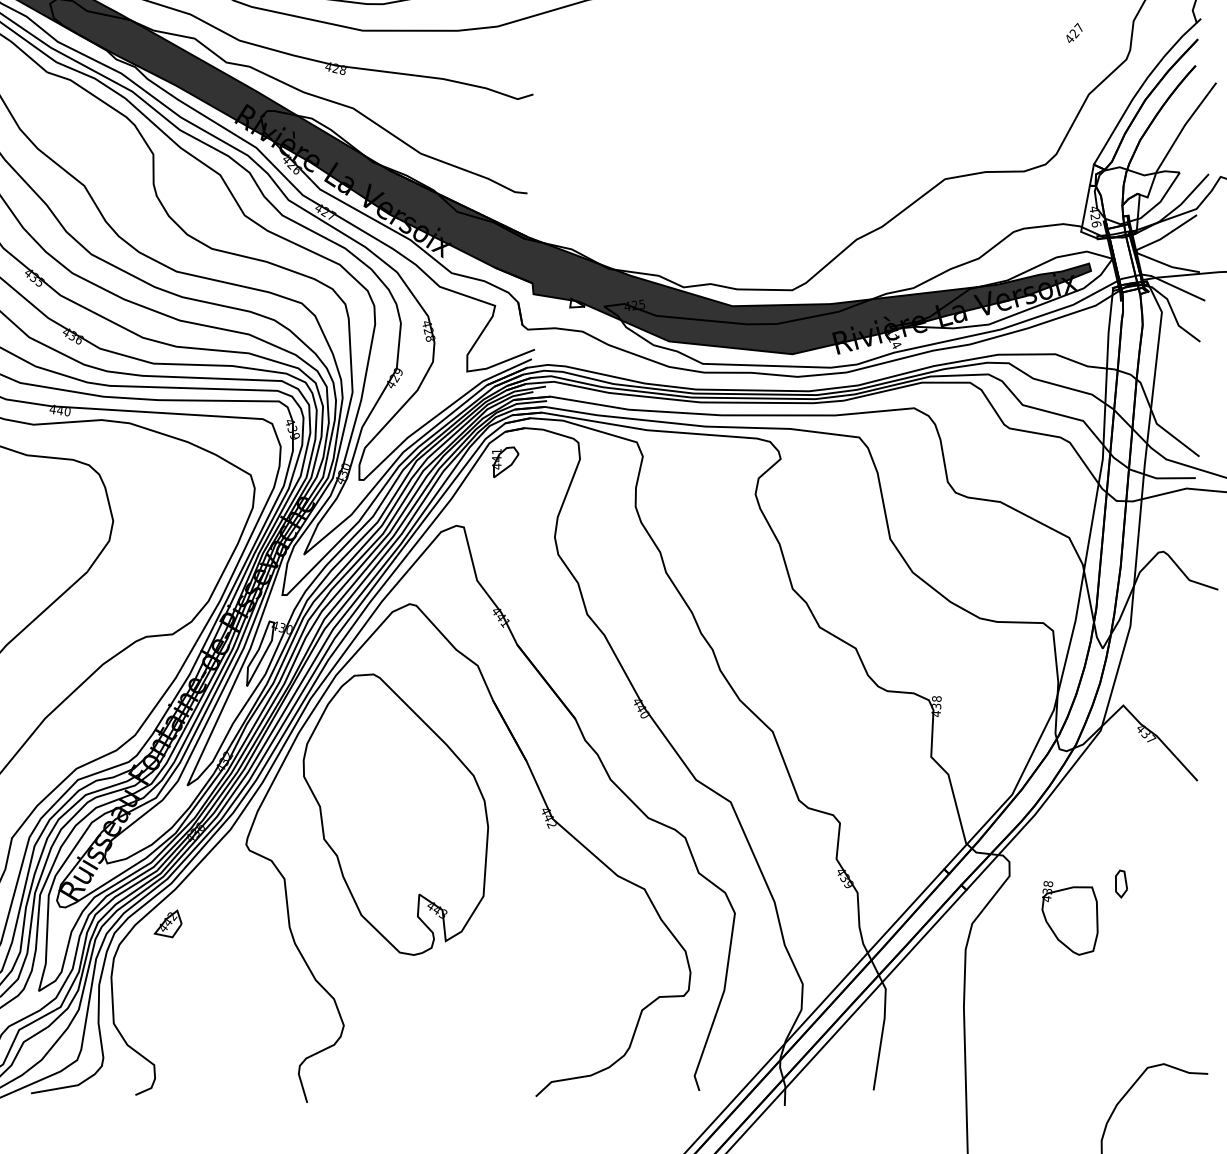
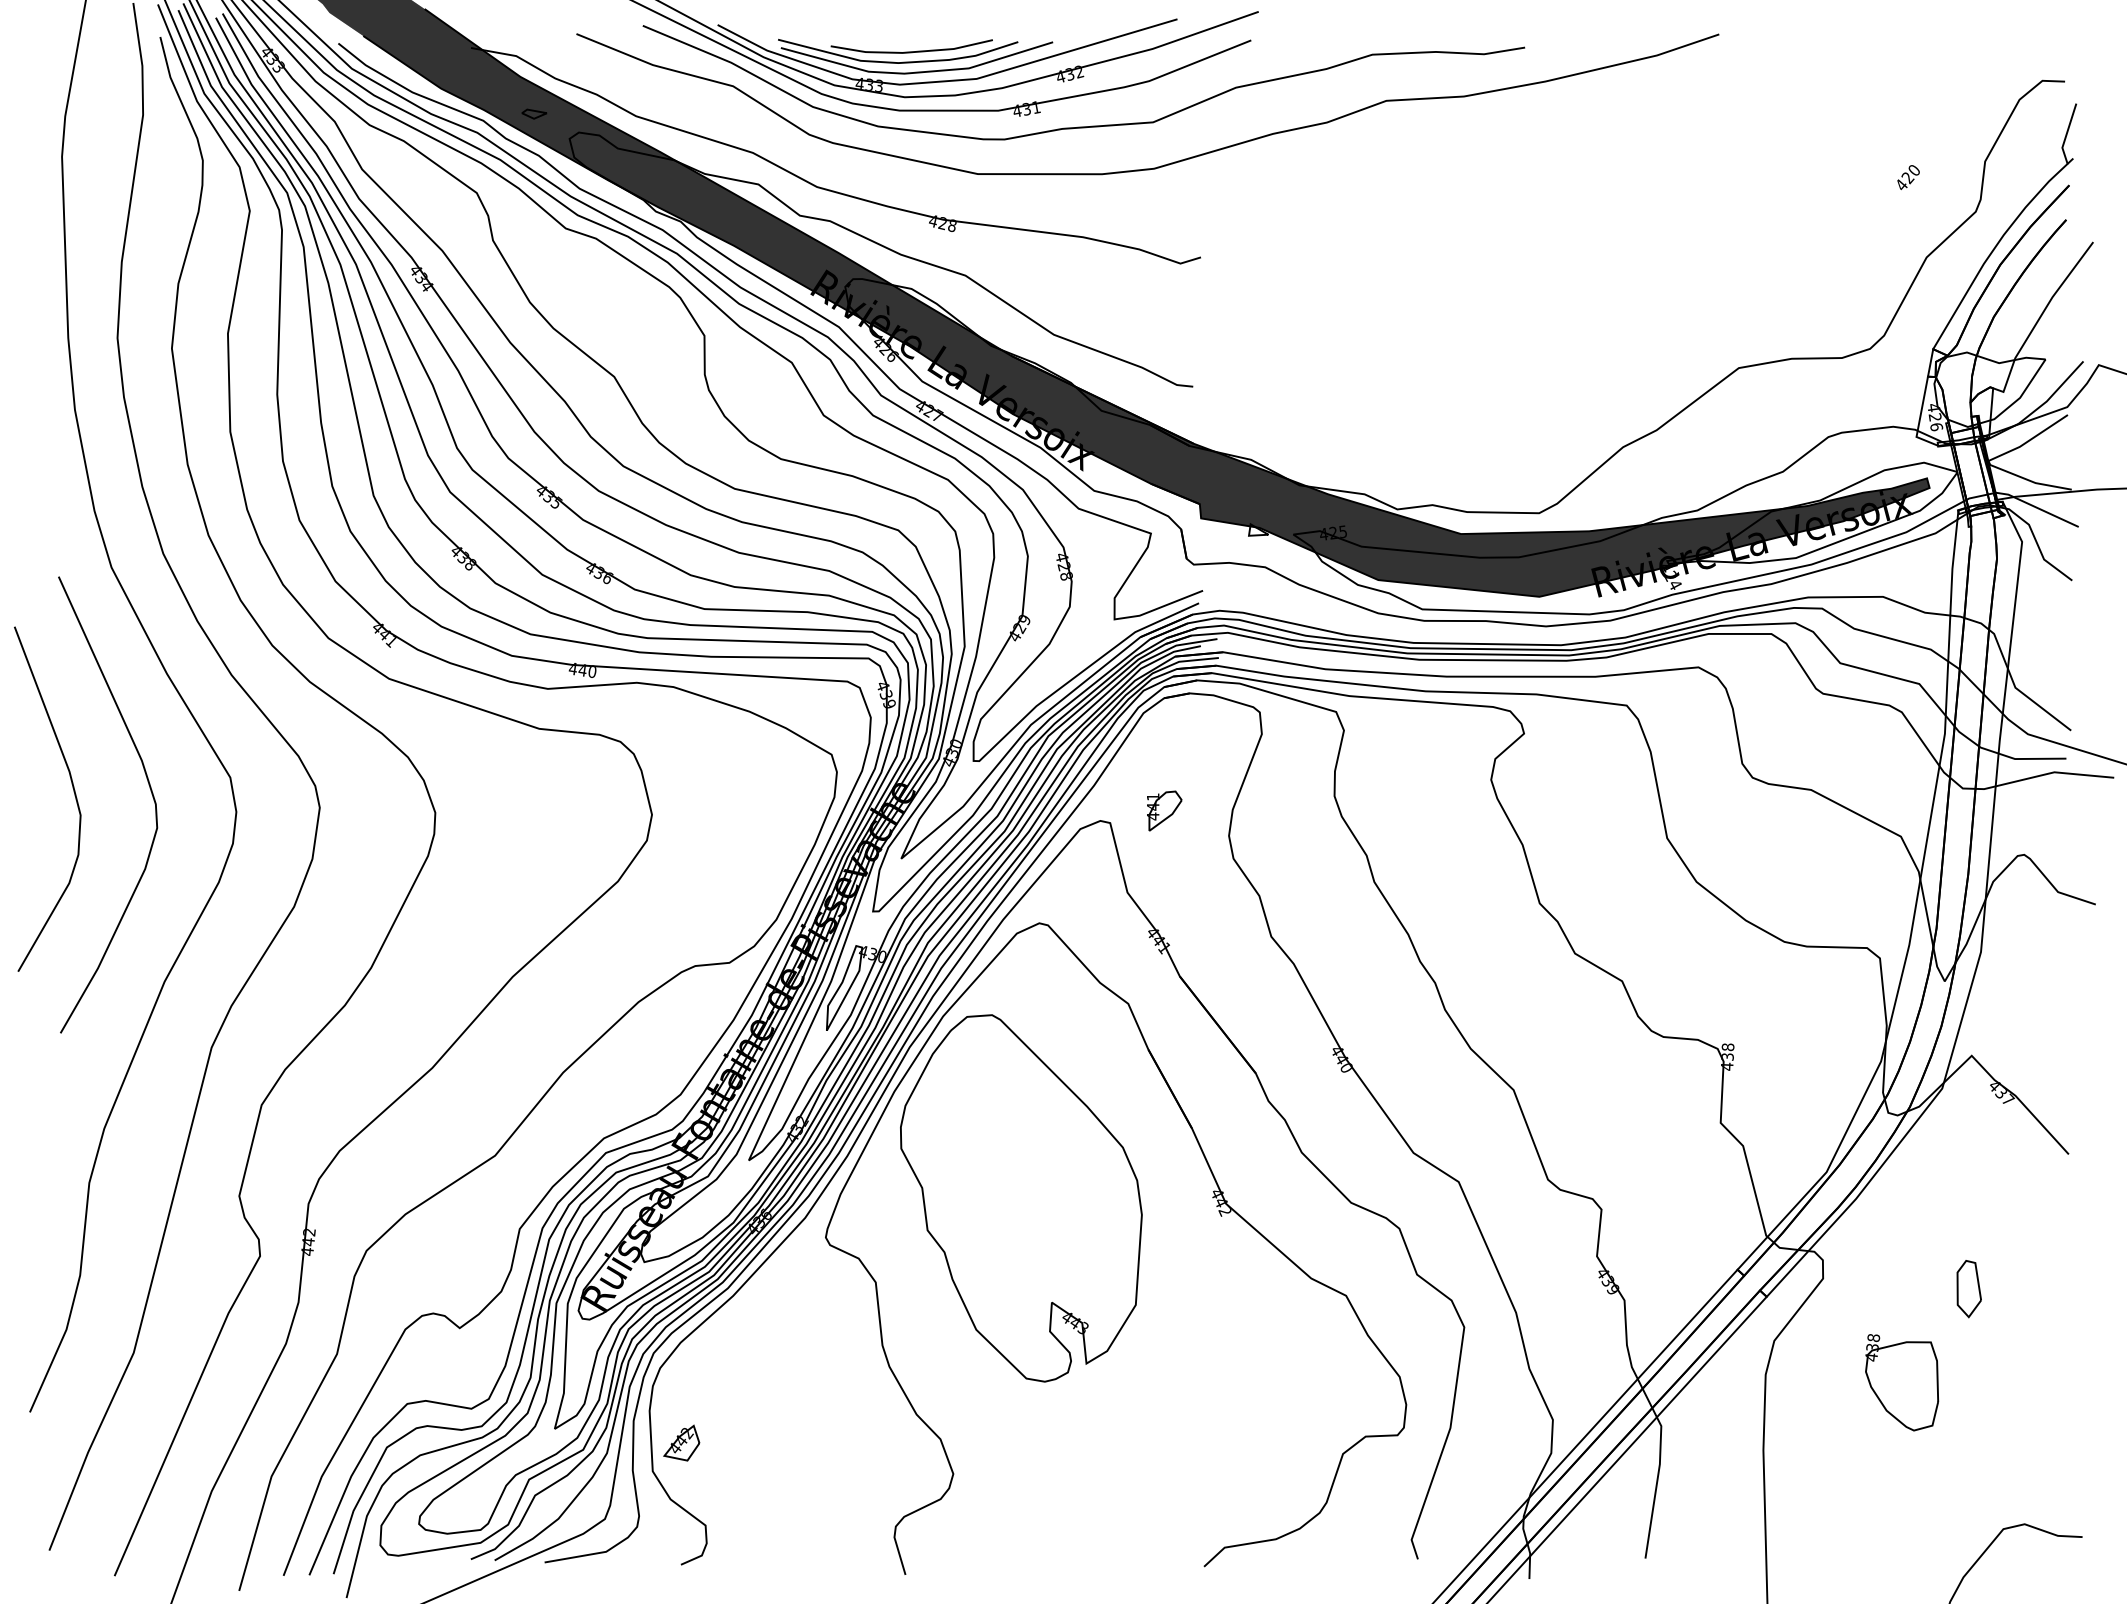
text: (1078, 27) -> (1913, 169), 427 -> 420
part: (505, 461) -> (1164, 810), moved
part: (1121, 883) -> (1969, 1288), size x1.6
part: (1070, 918) -> (1902, 1382), moved
part: (167, 923) -> (681, 1442), moved

